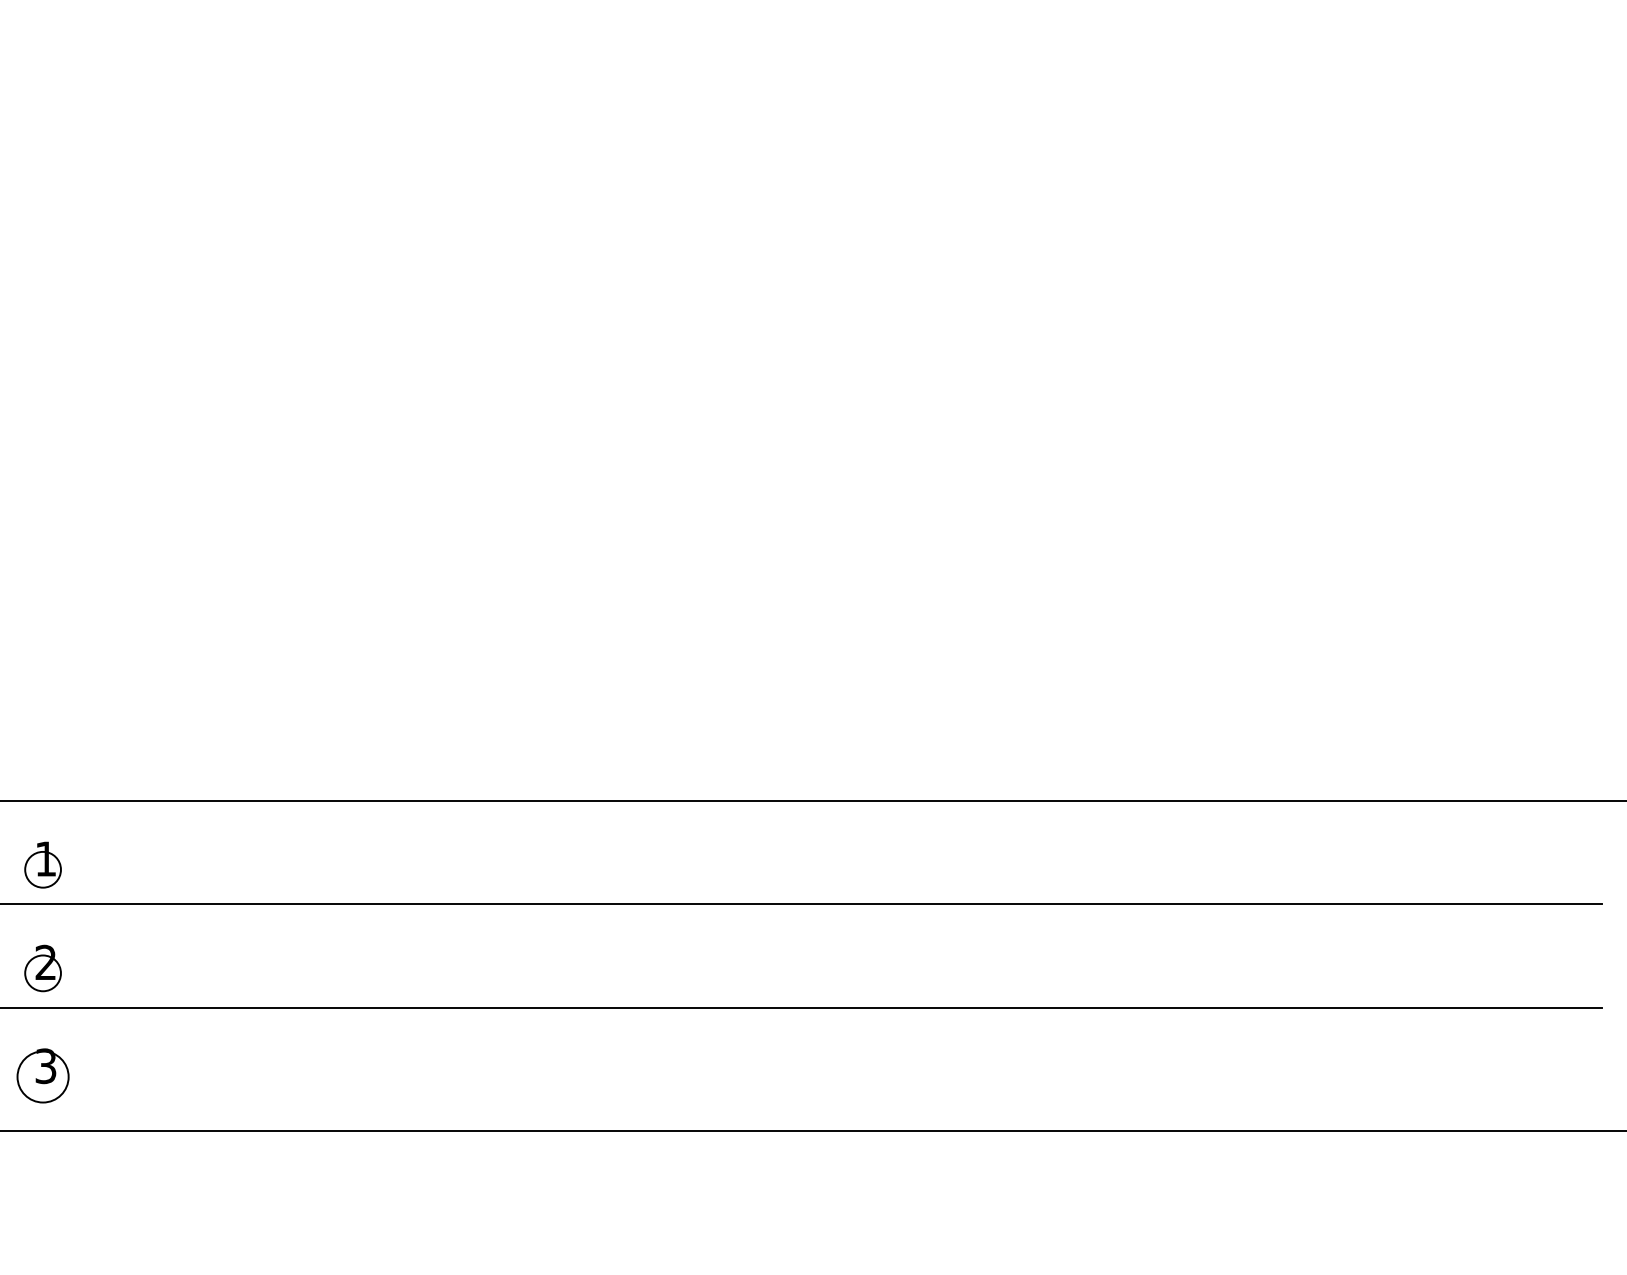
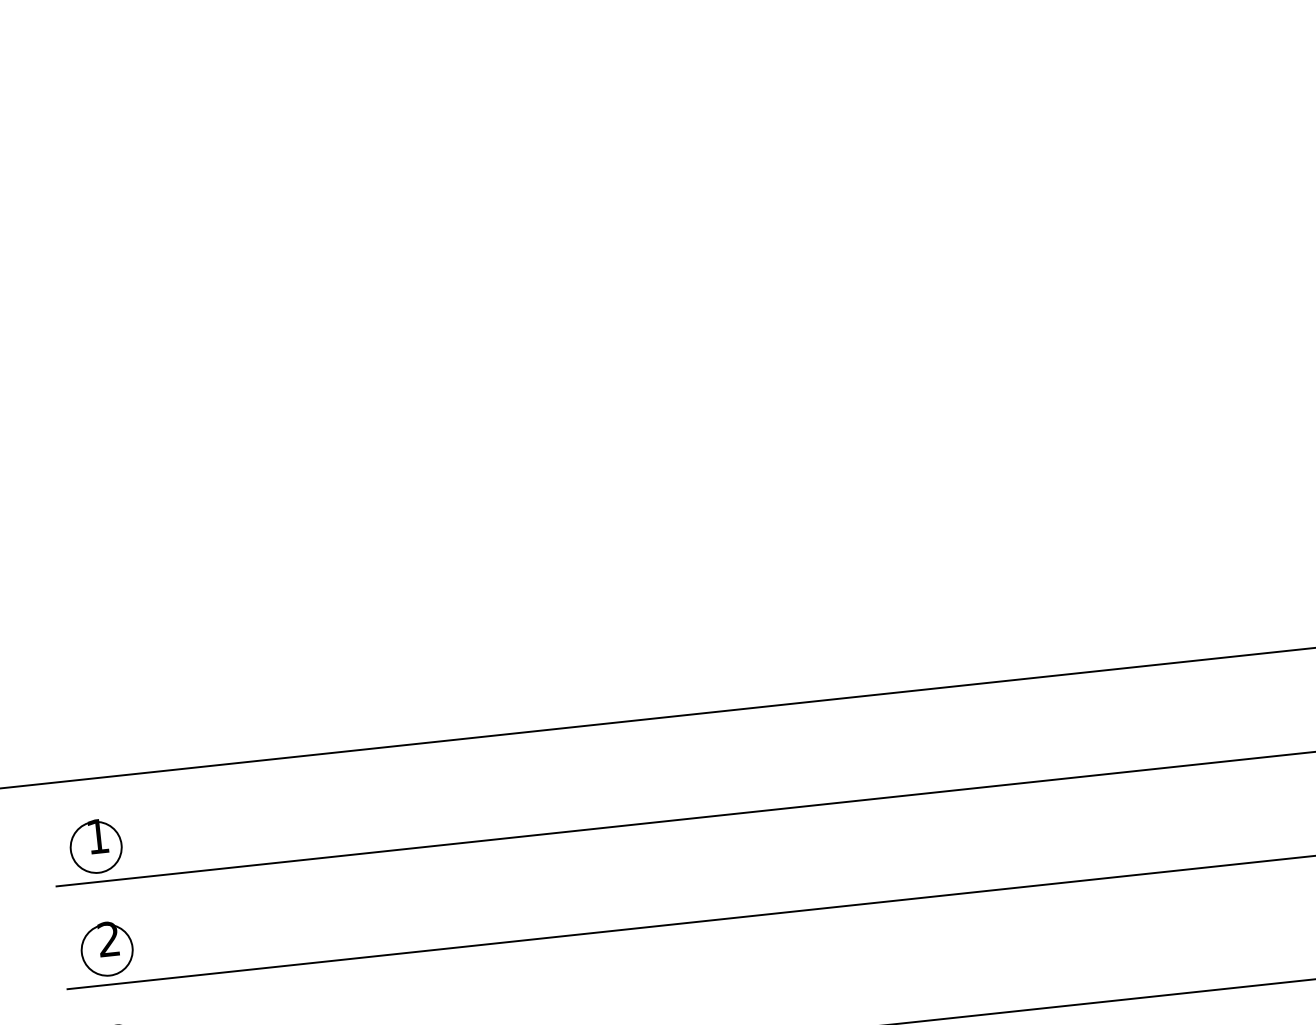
circle: (42, 869) -> (95, 847), size x1.43
circle: (42, 972) -> (106, 949), size x1.43

